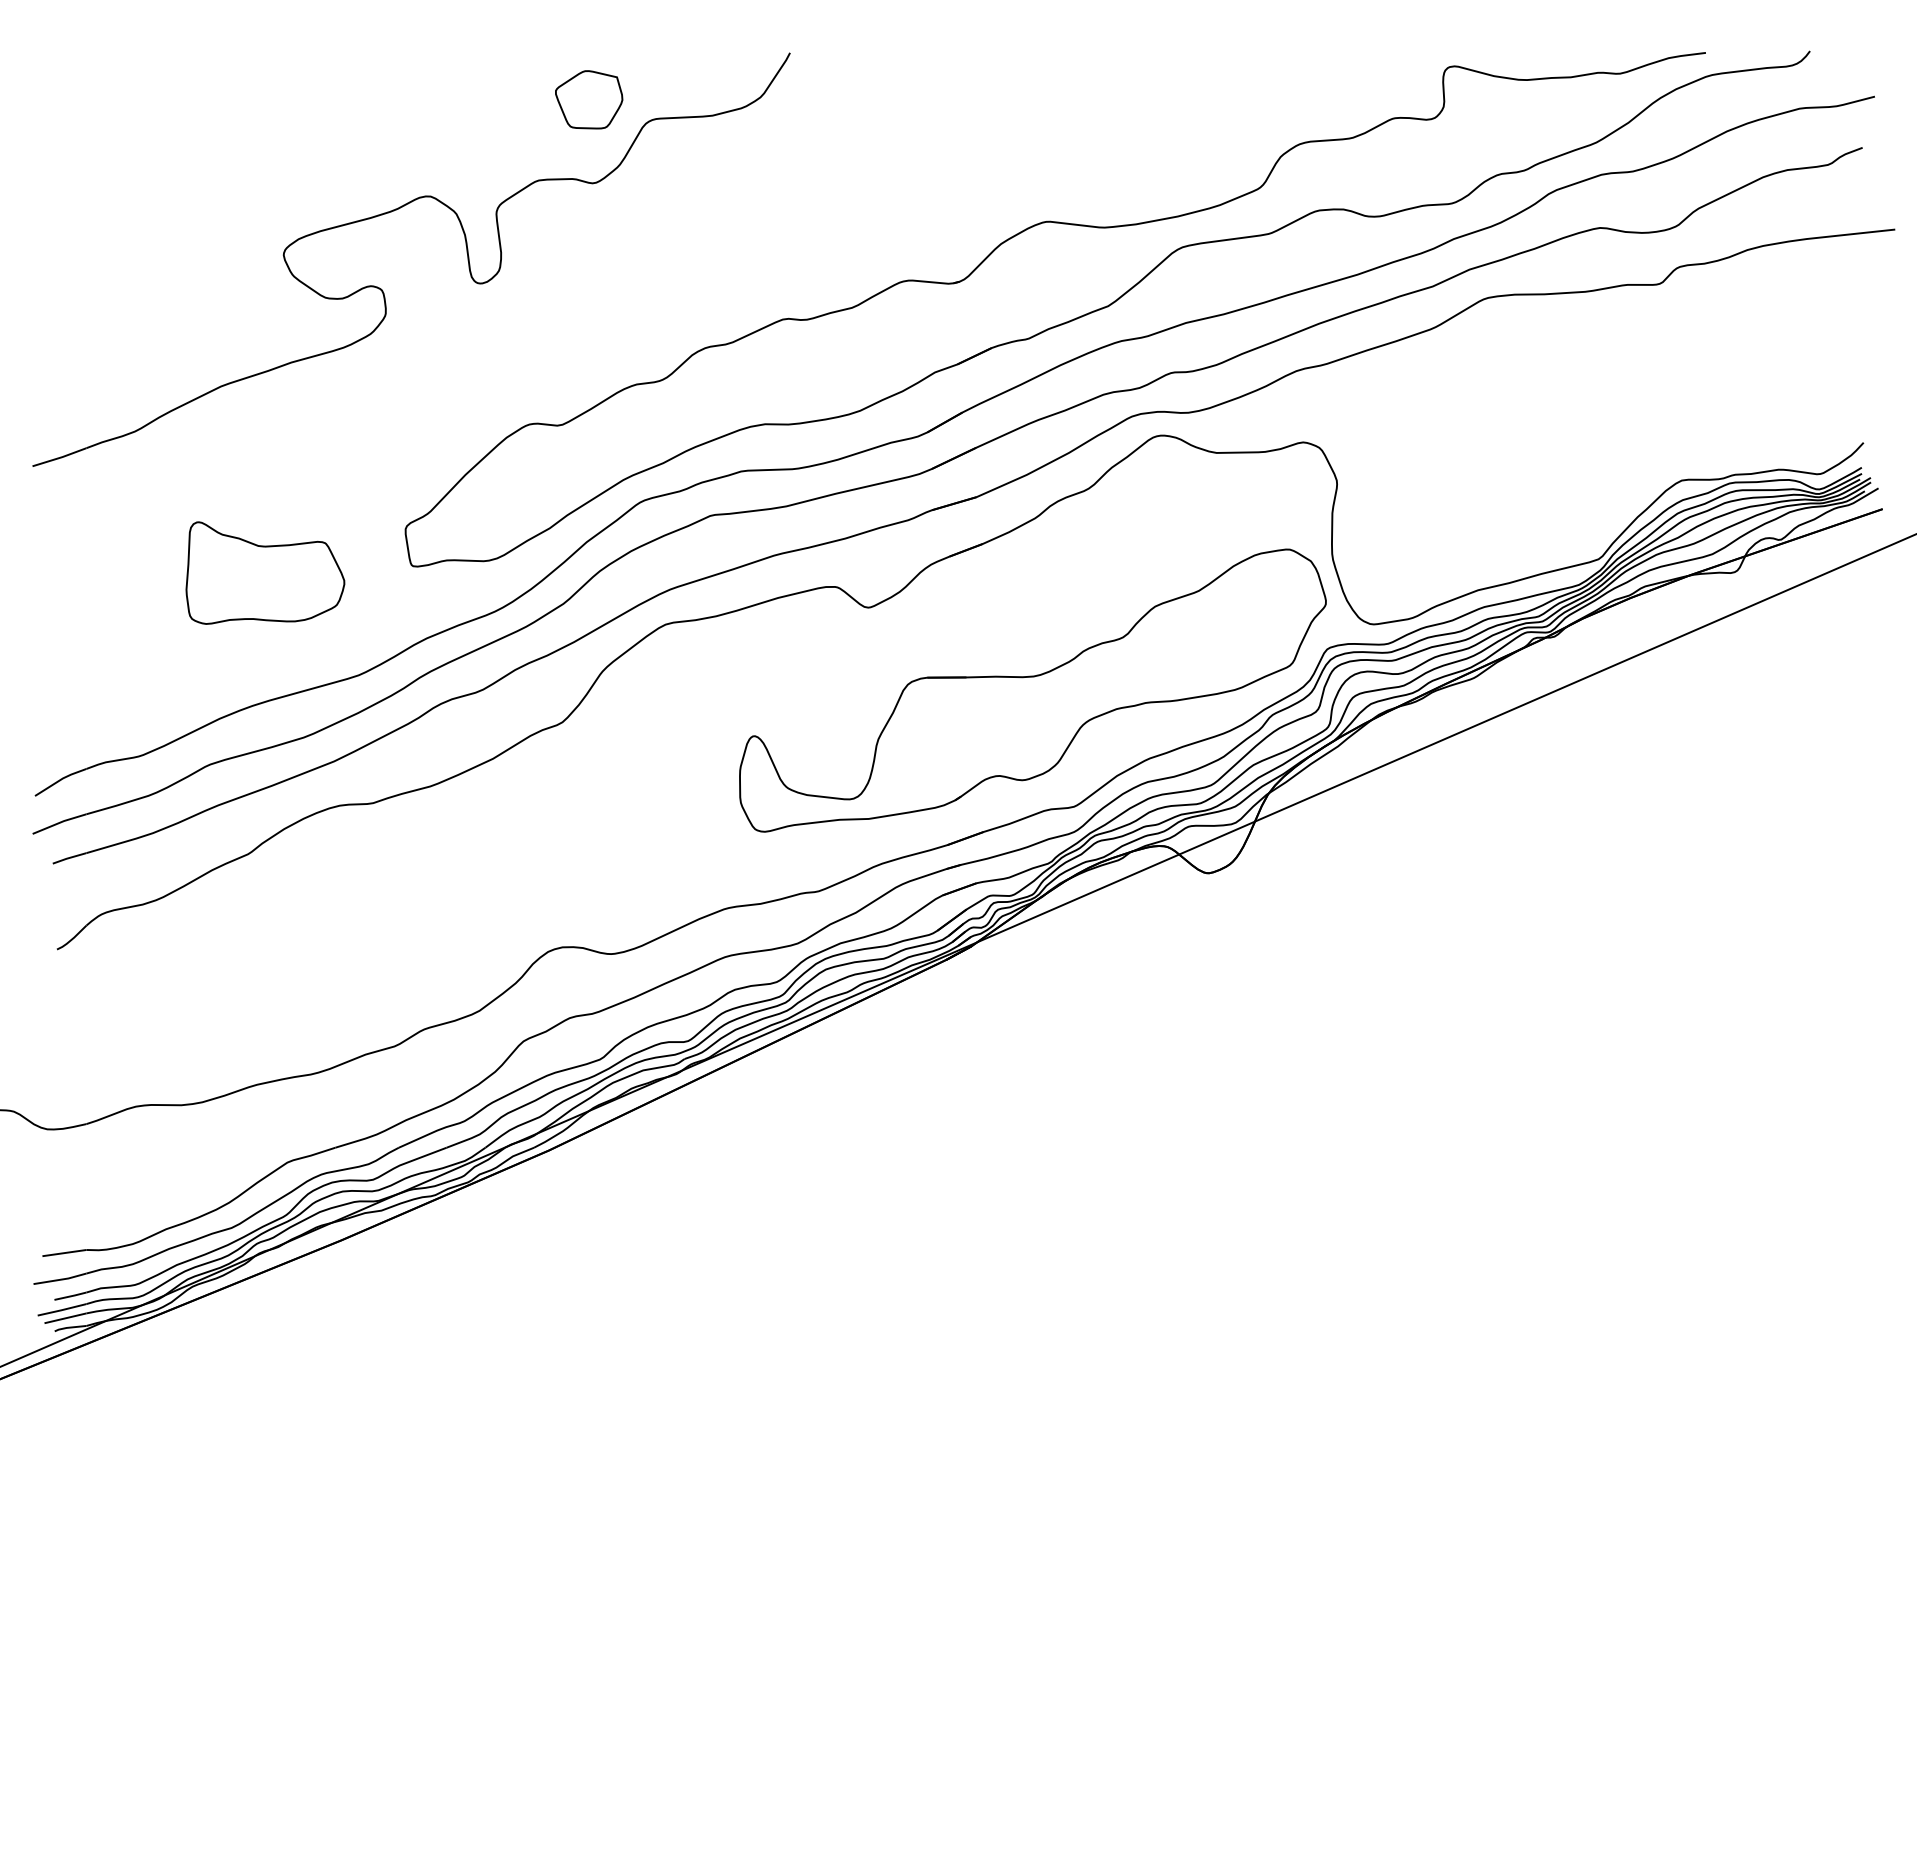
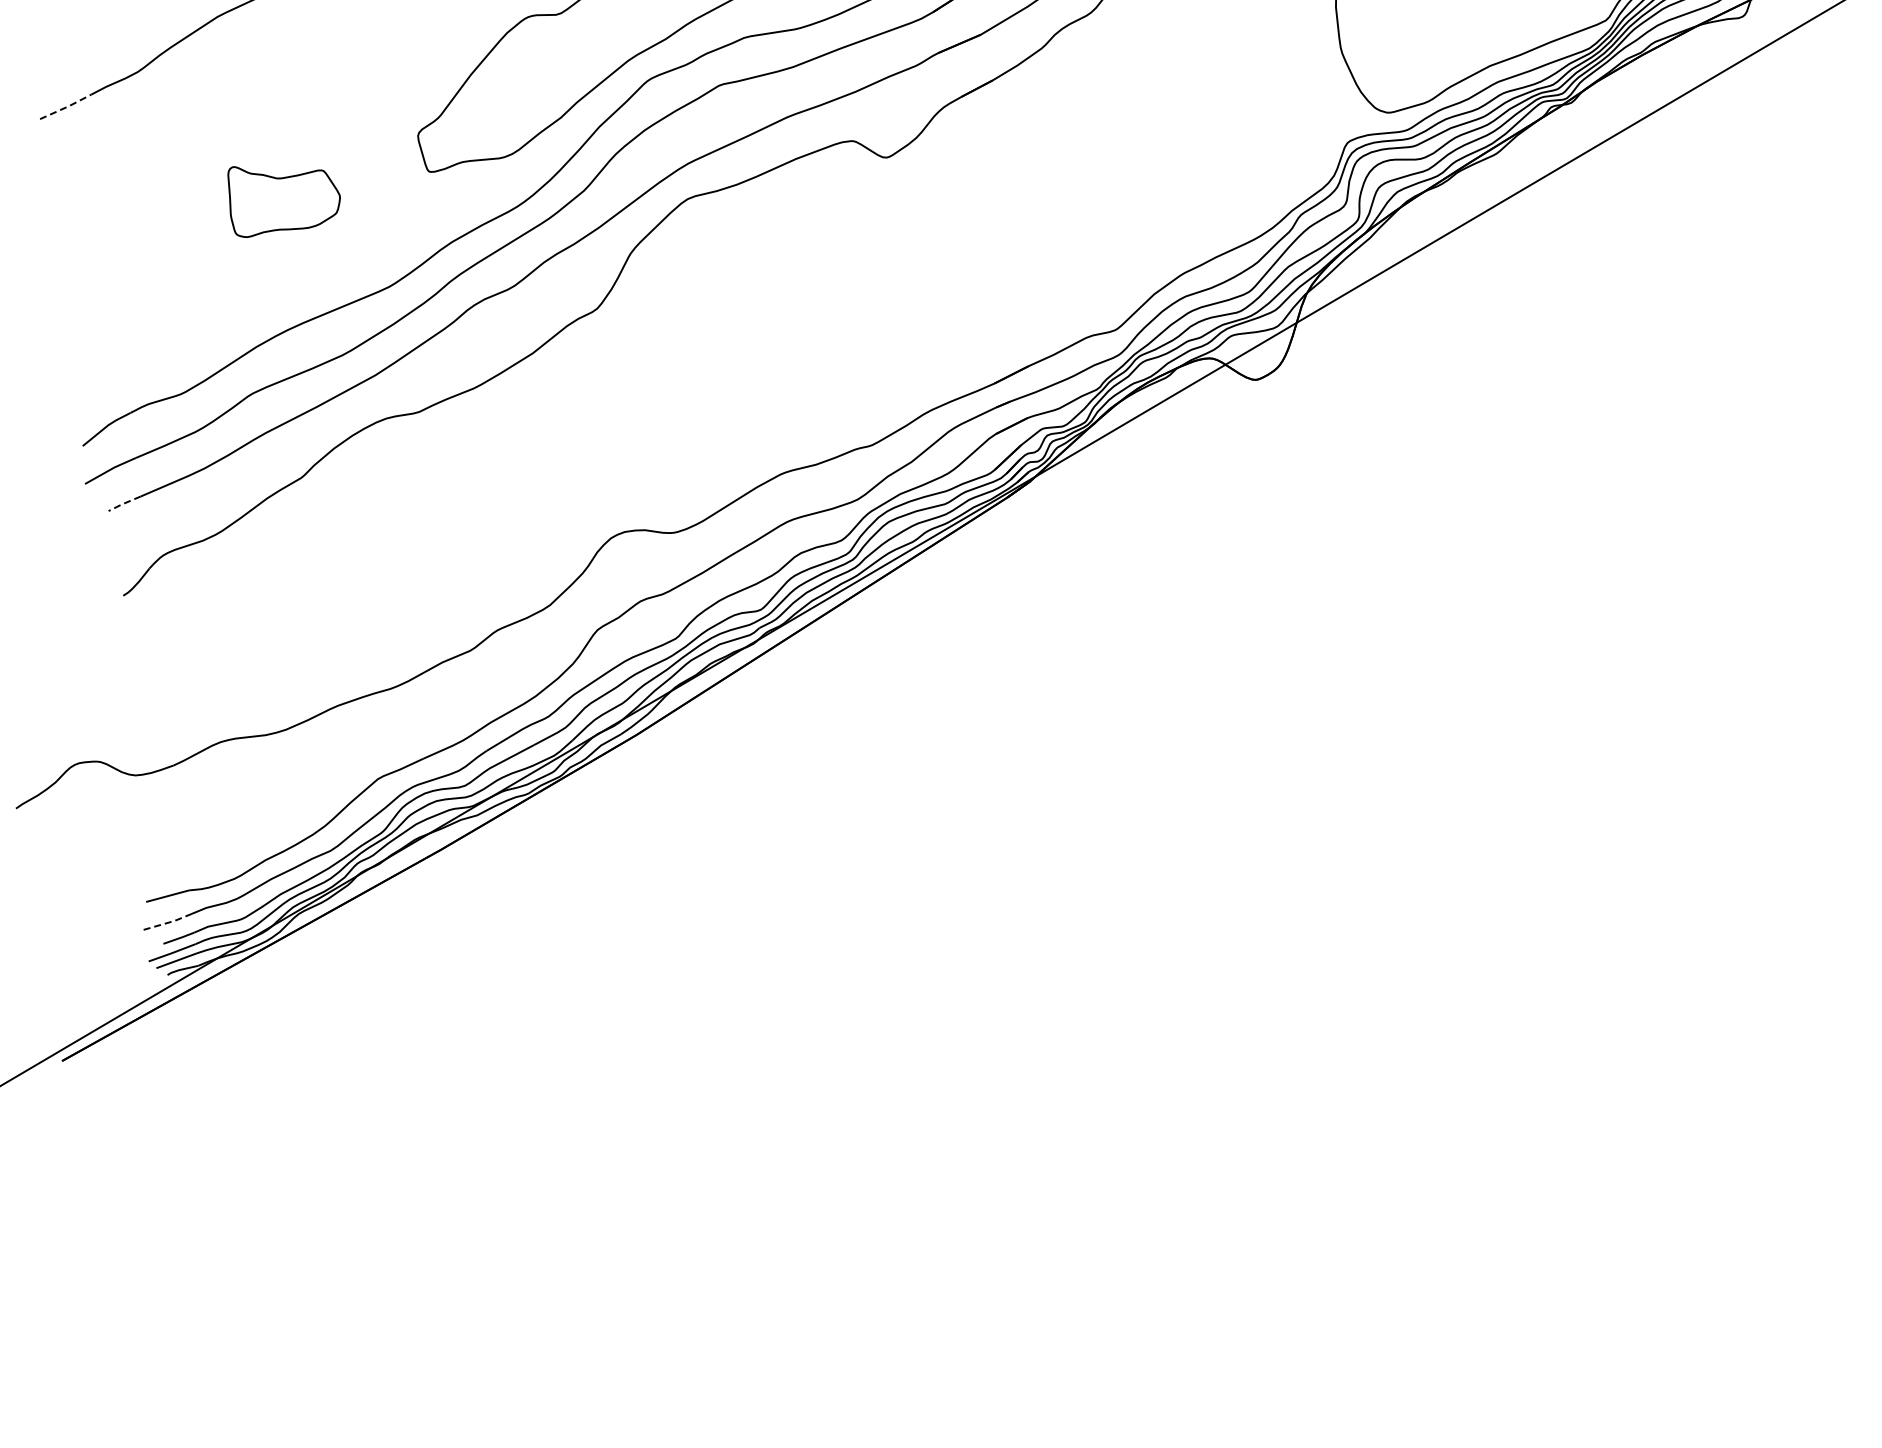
line: (60, 457) -> (66, 107), solid -> dashed
part: (265, 572) -> (284, 196), size x0.7
part: (1032, 690) -> (1059, 219), removed
line: (68, 858) -> (123, 504), solid -> dashed
line: (60, 1279) -> (166, 922), solid -> dashed

